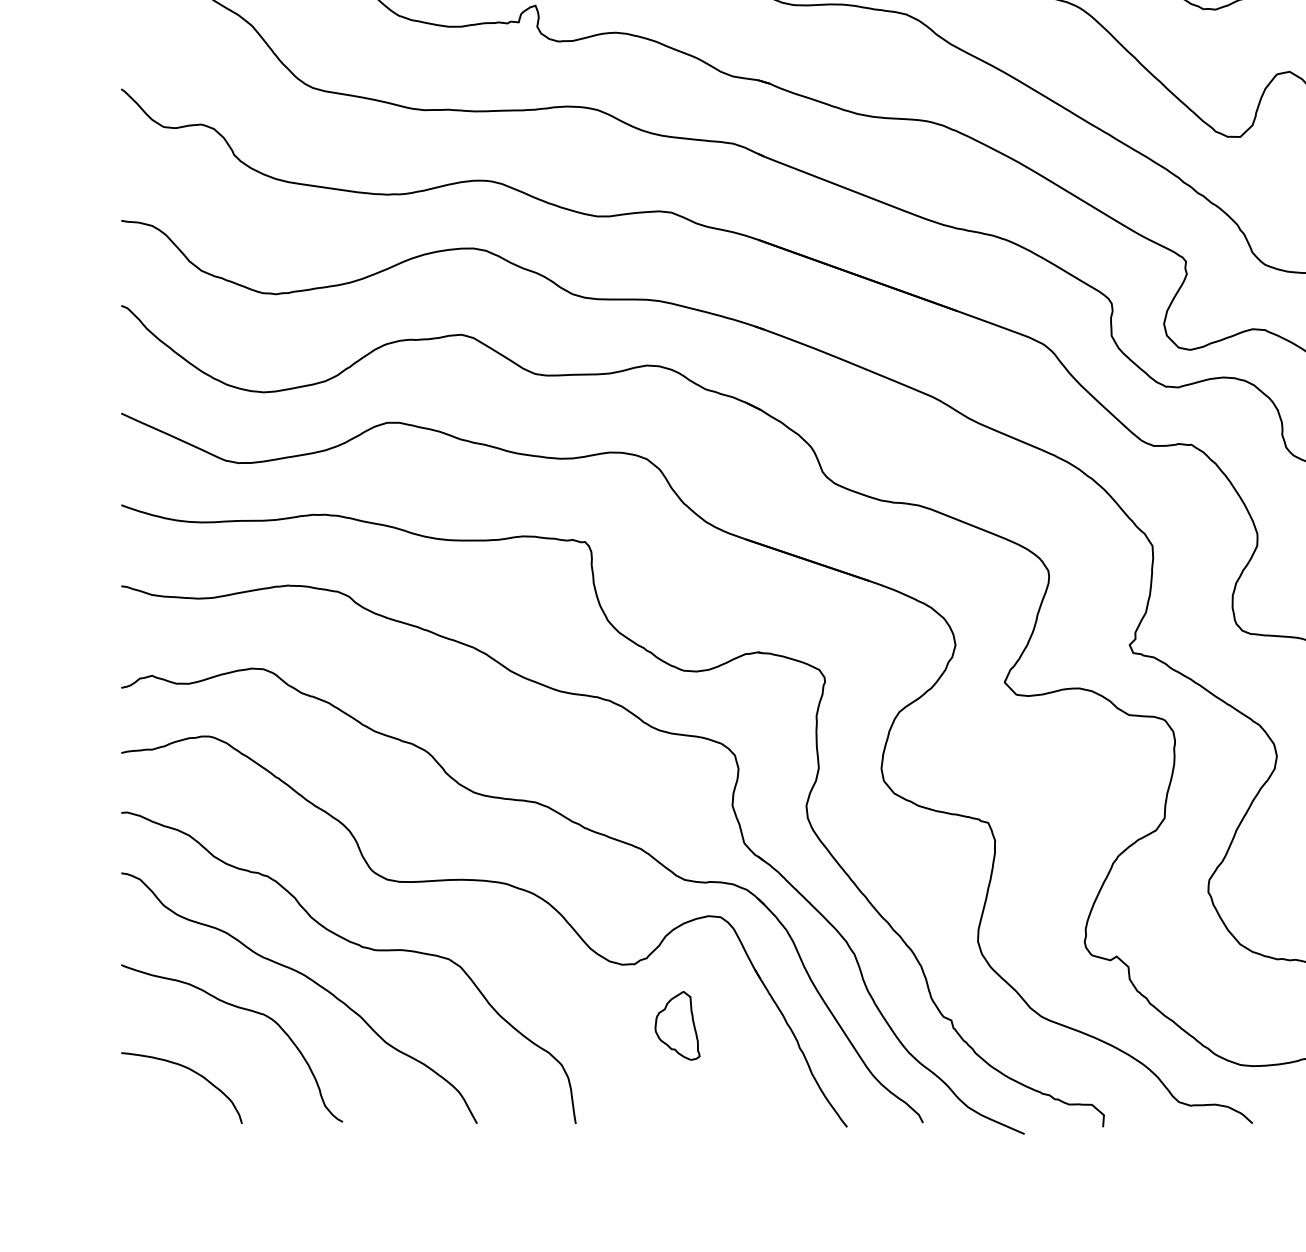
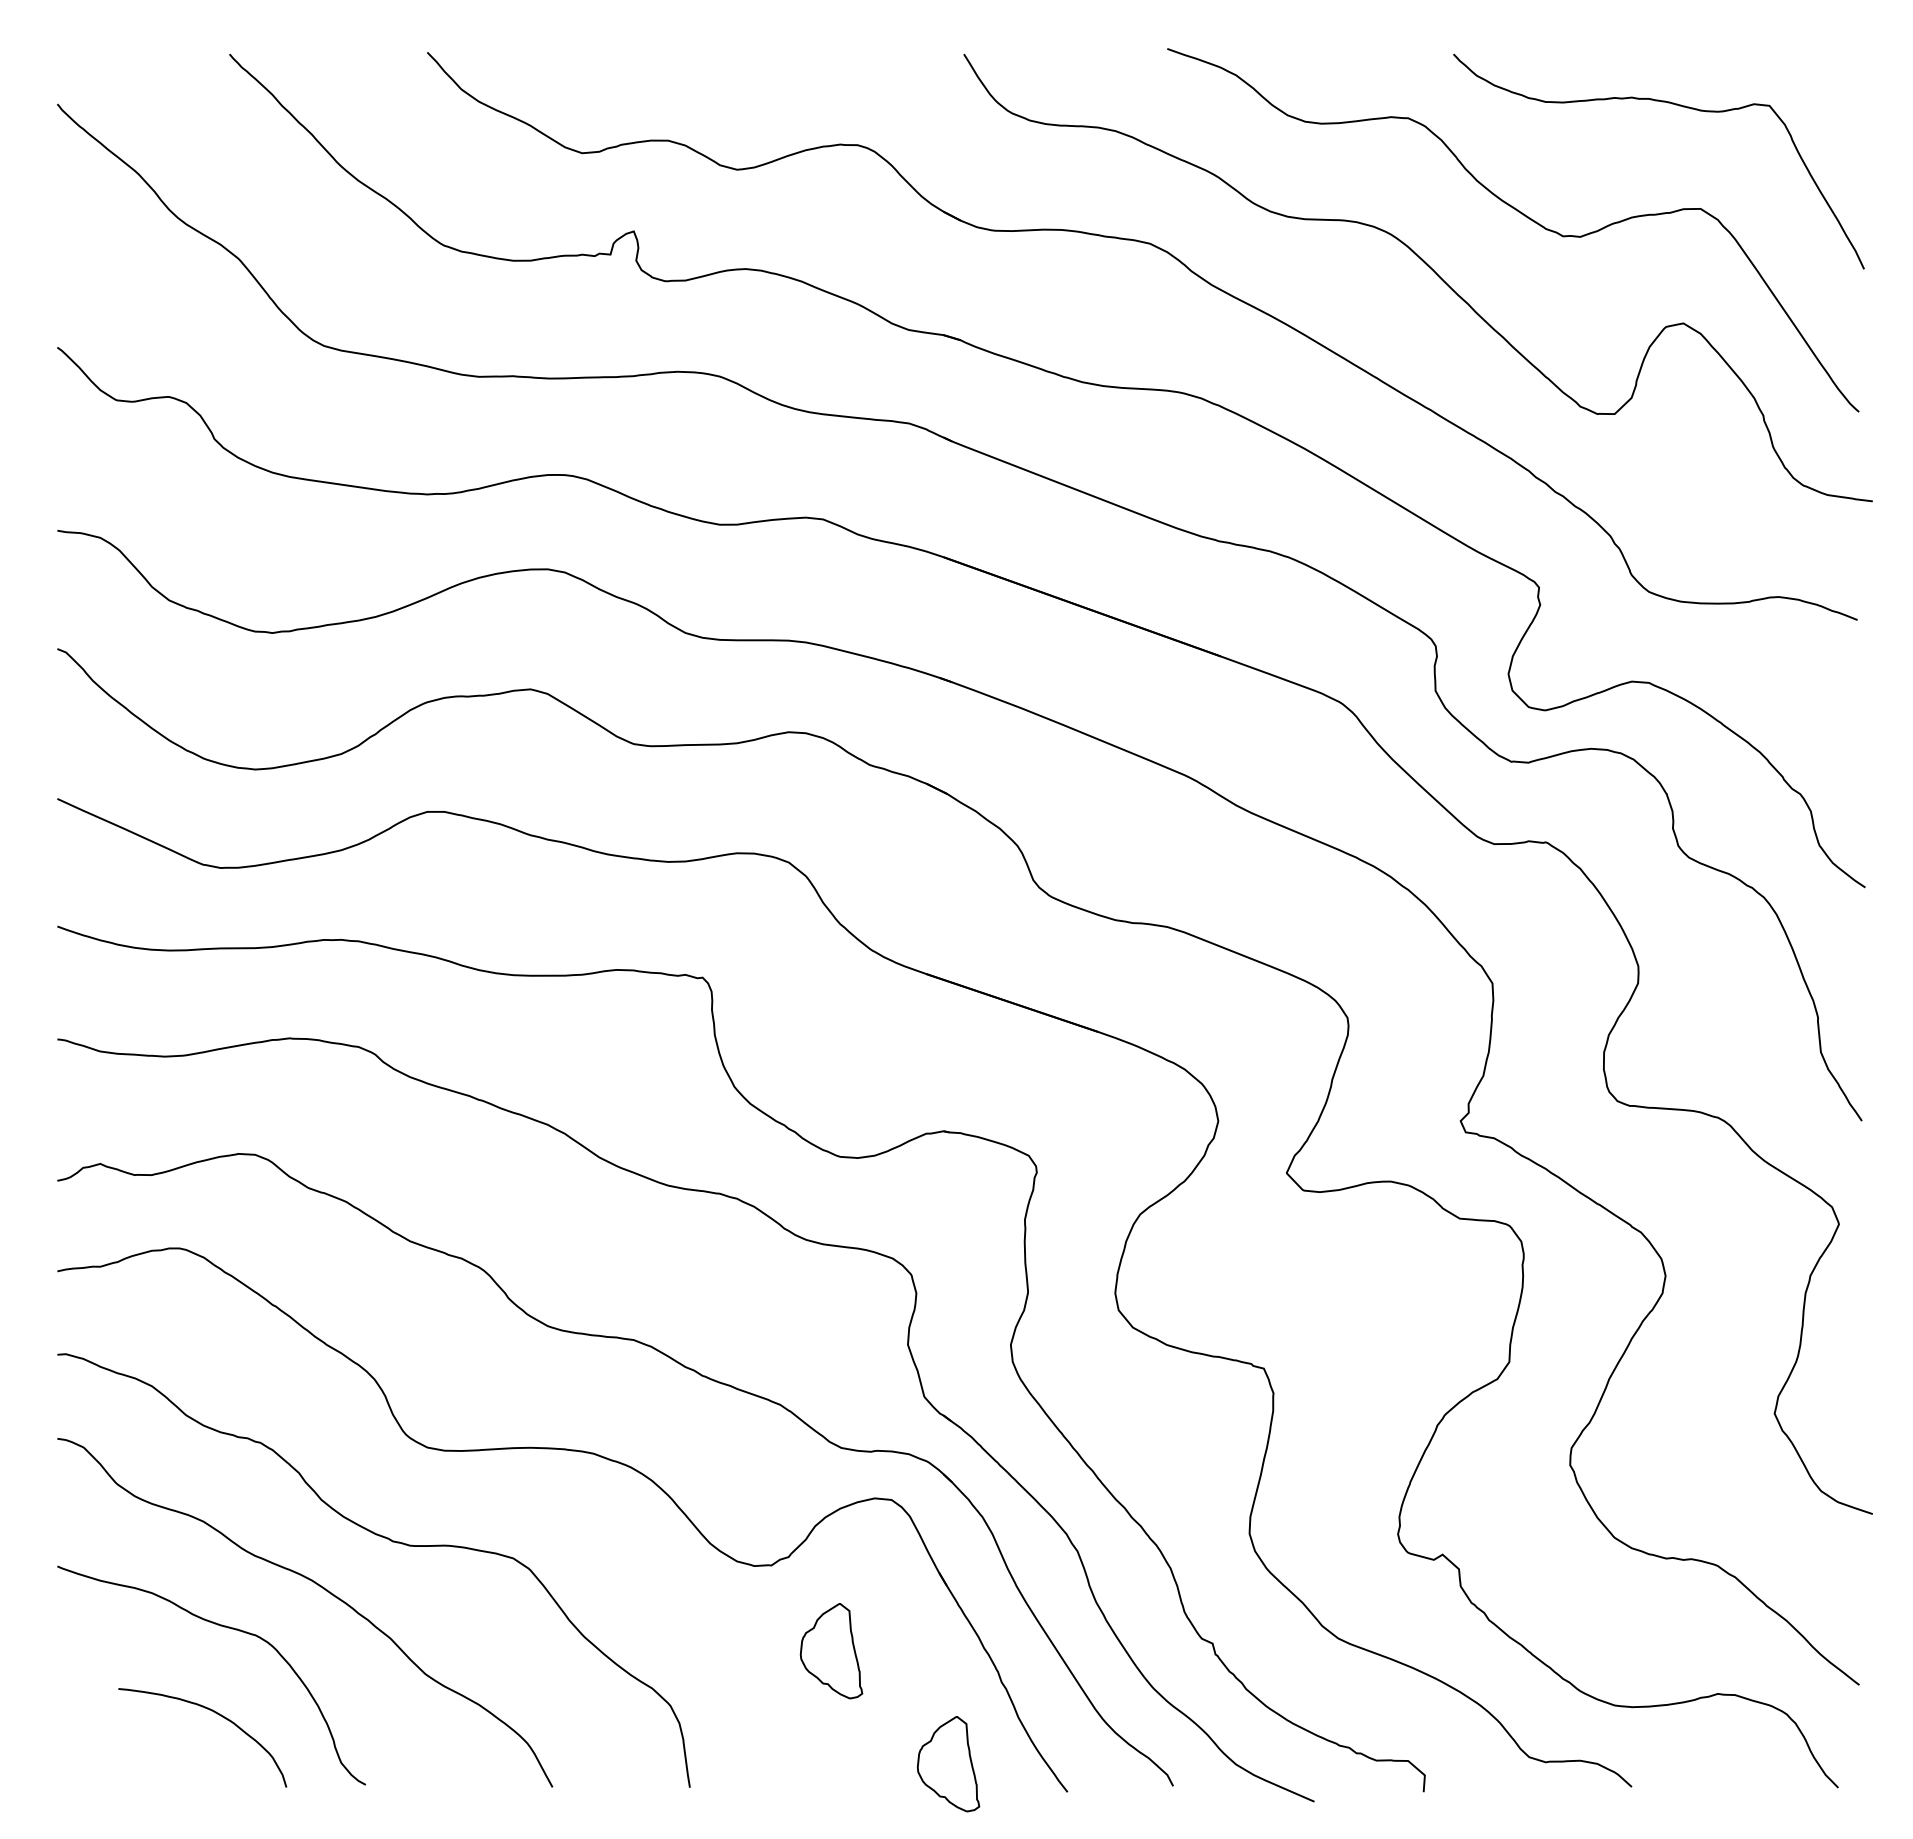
curve: (191, 1070) -> (215, 1713), moved
part: (761, 1107) -> (948, 1764), added

